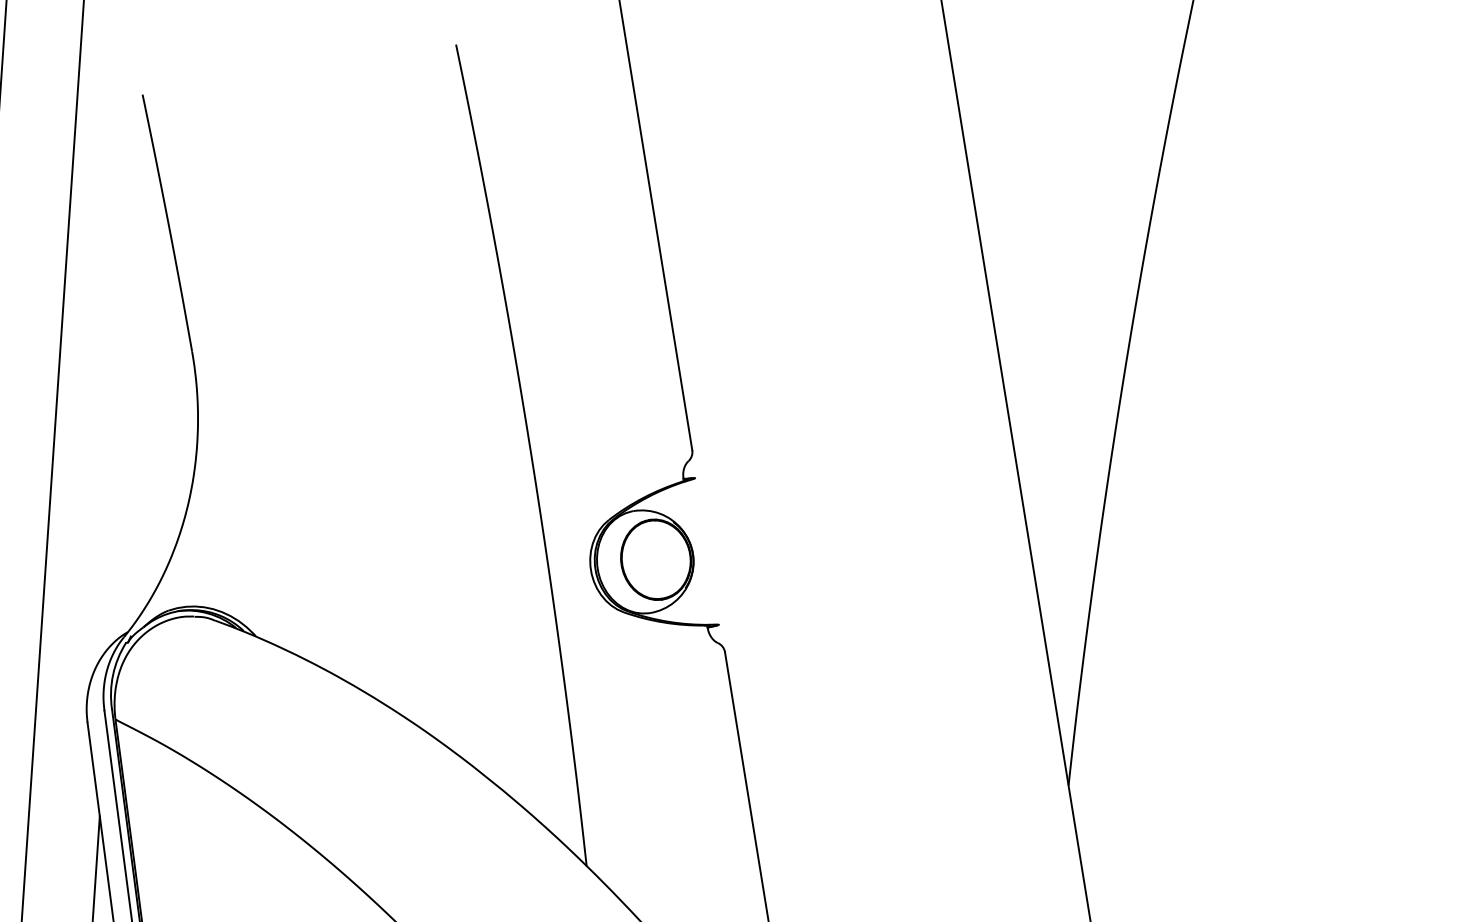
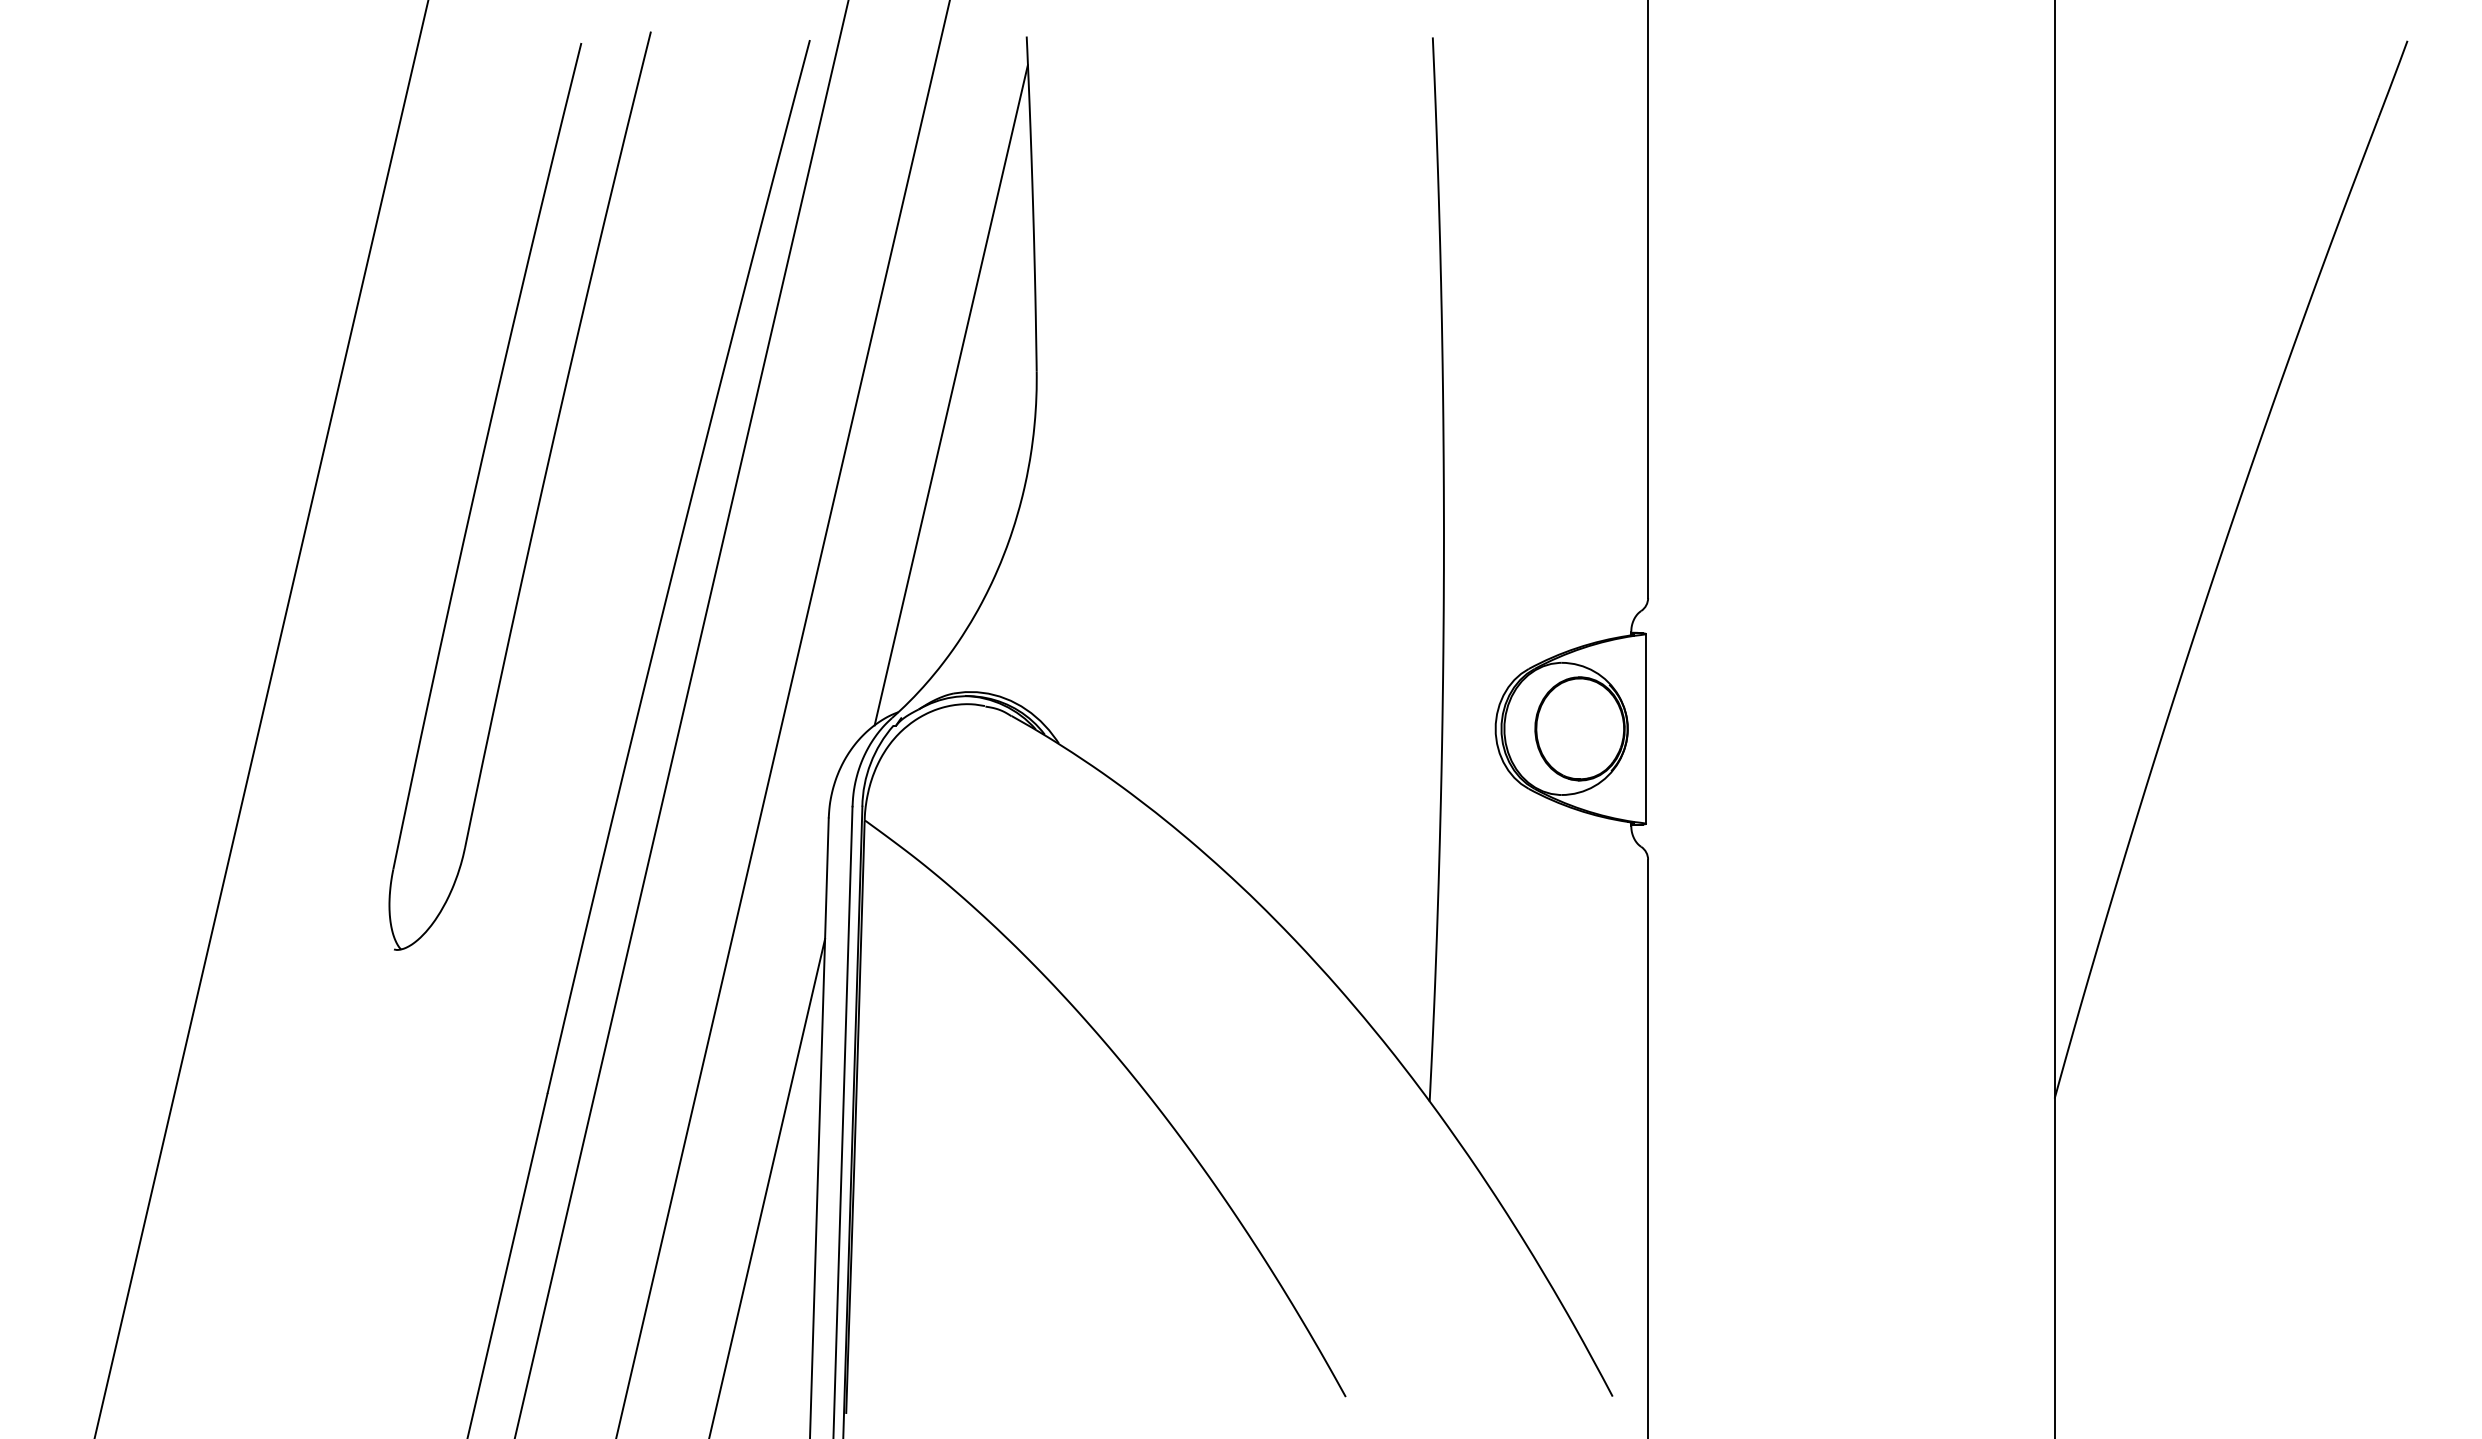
line: (128, 381) -> (950, 395), added
line: (706, 551) -> (1645, 728), added

